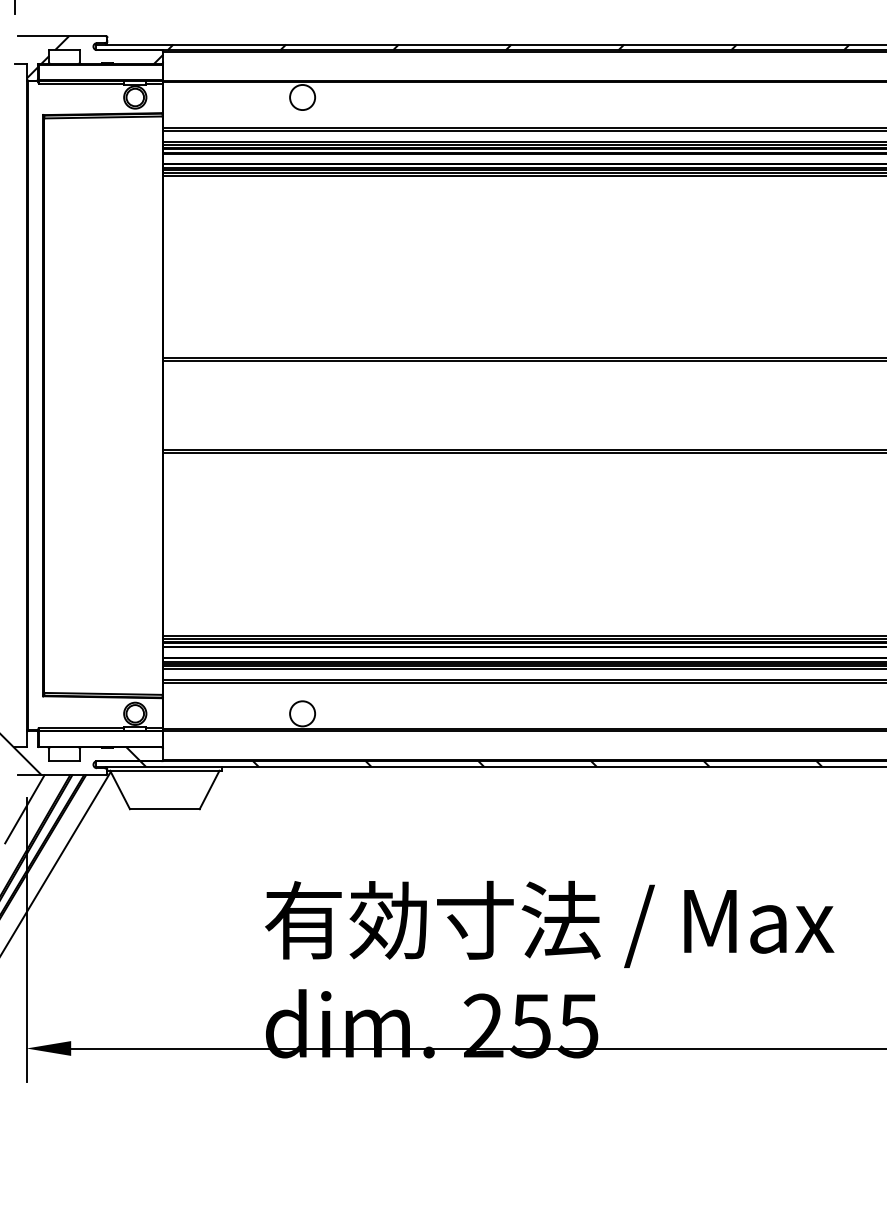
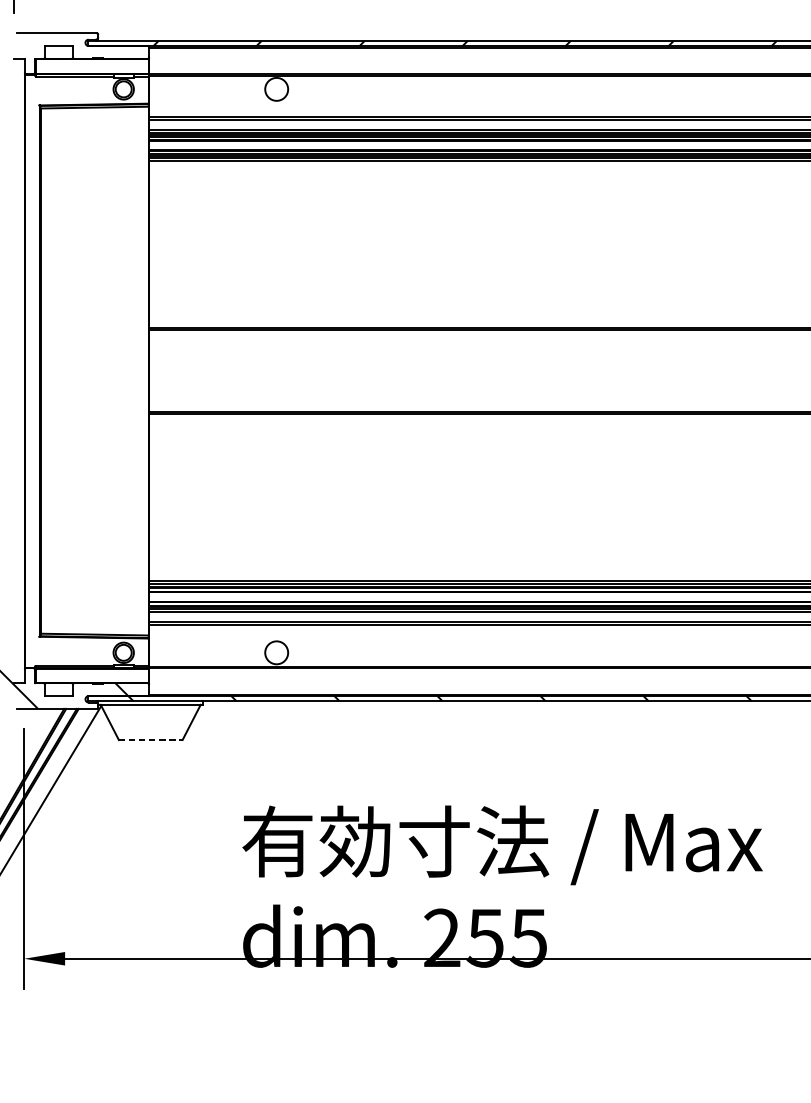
hatch: (95, 57) -> (87, 52), removed
line: (24, 809) -> (22, 740), removed
line: (164, 809) -> (150, 740), solid -> dashed

